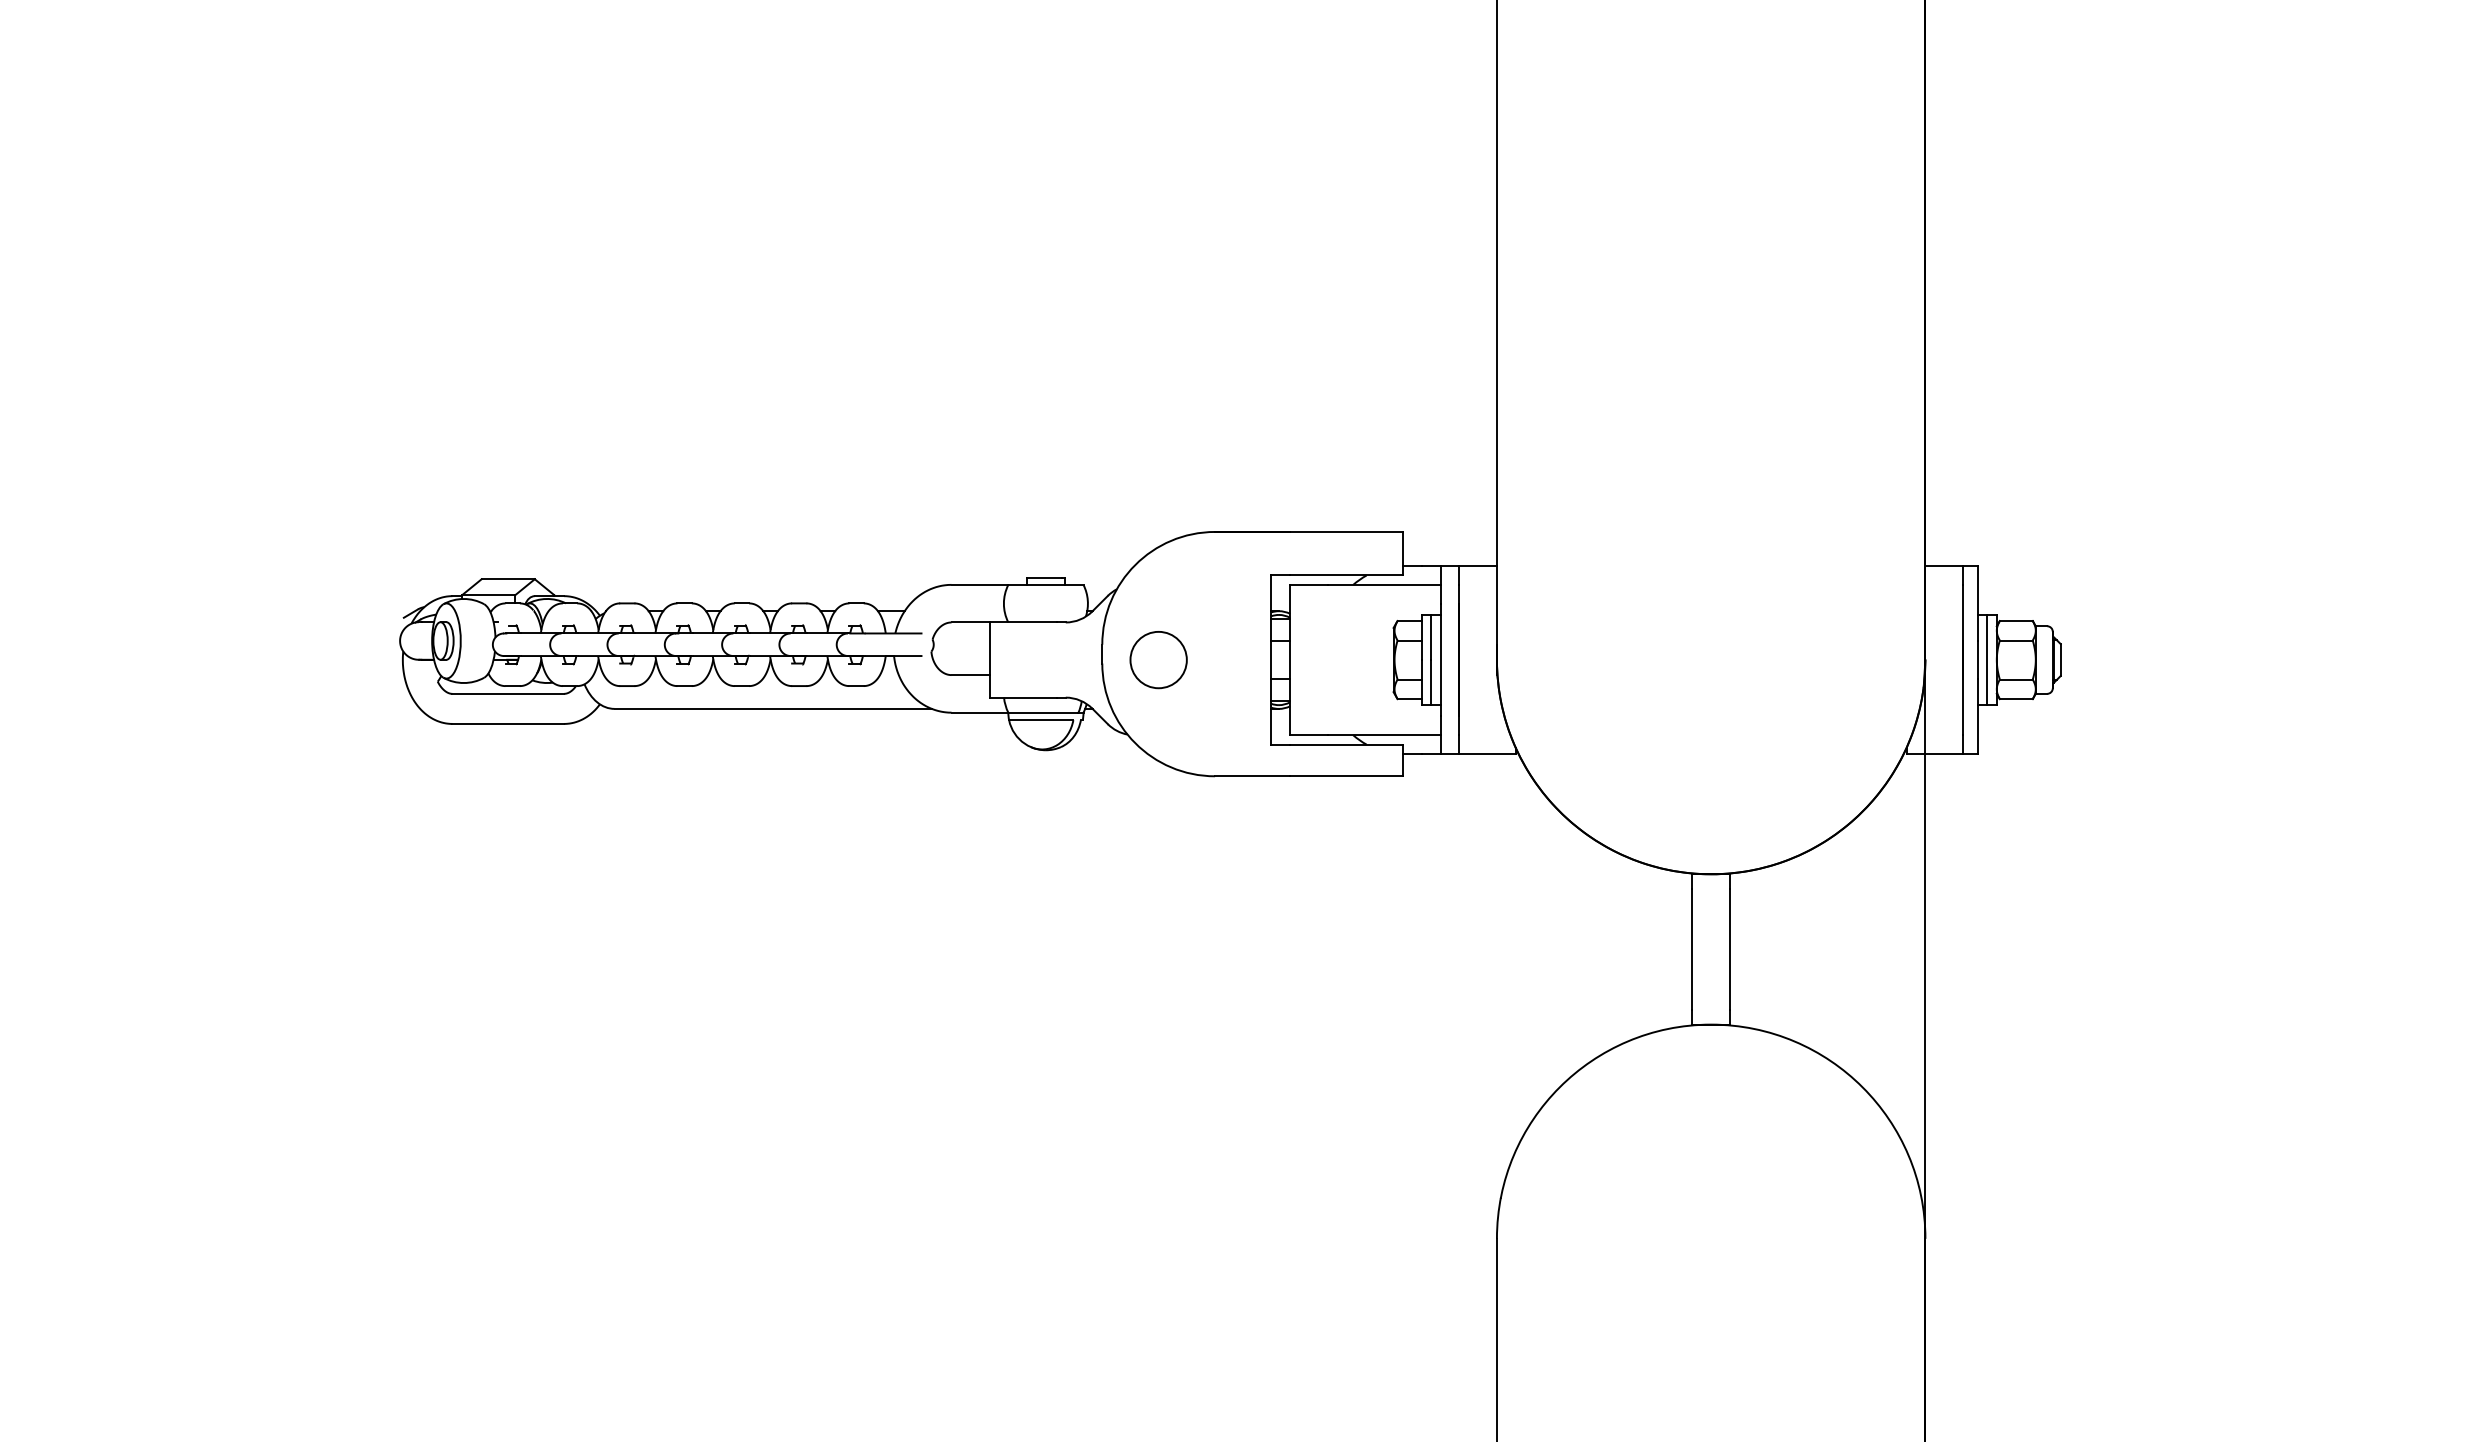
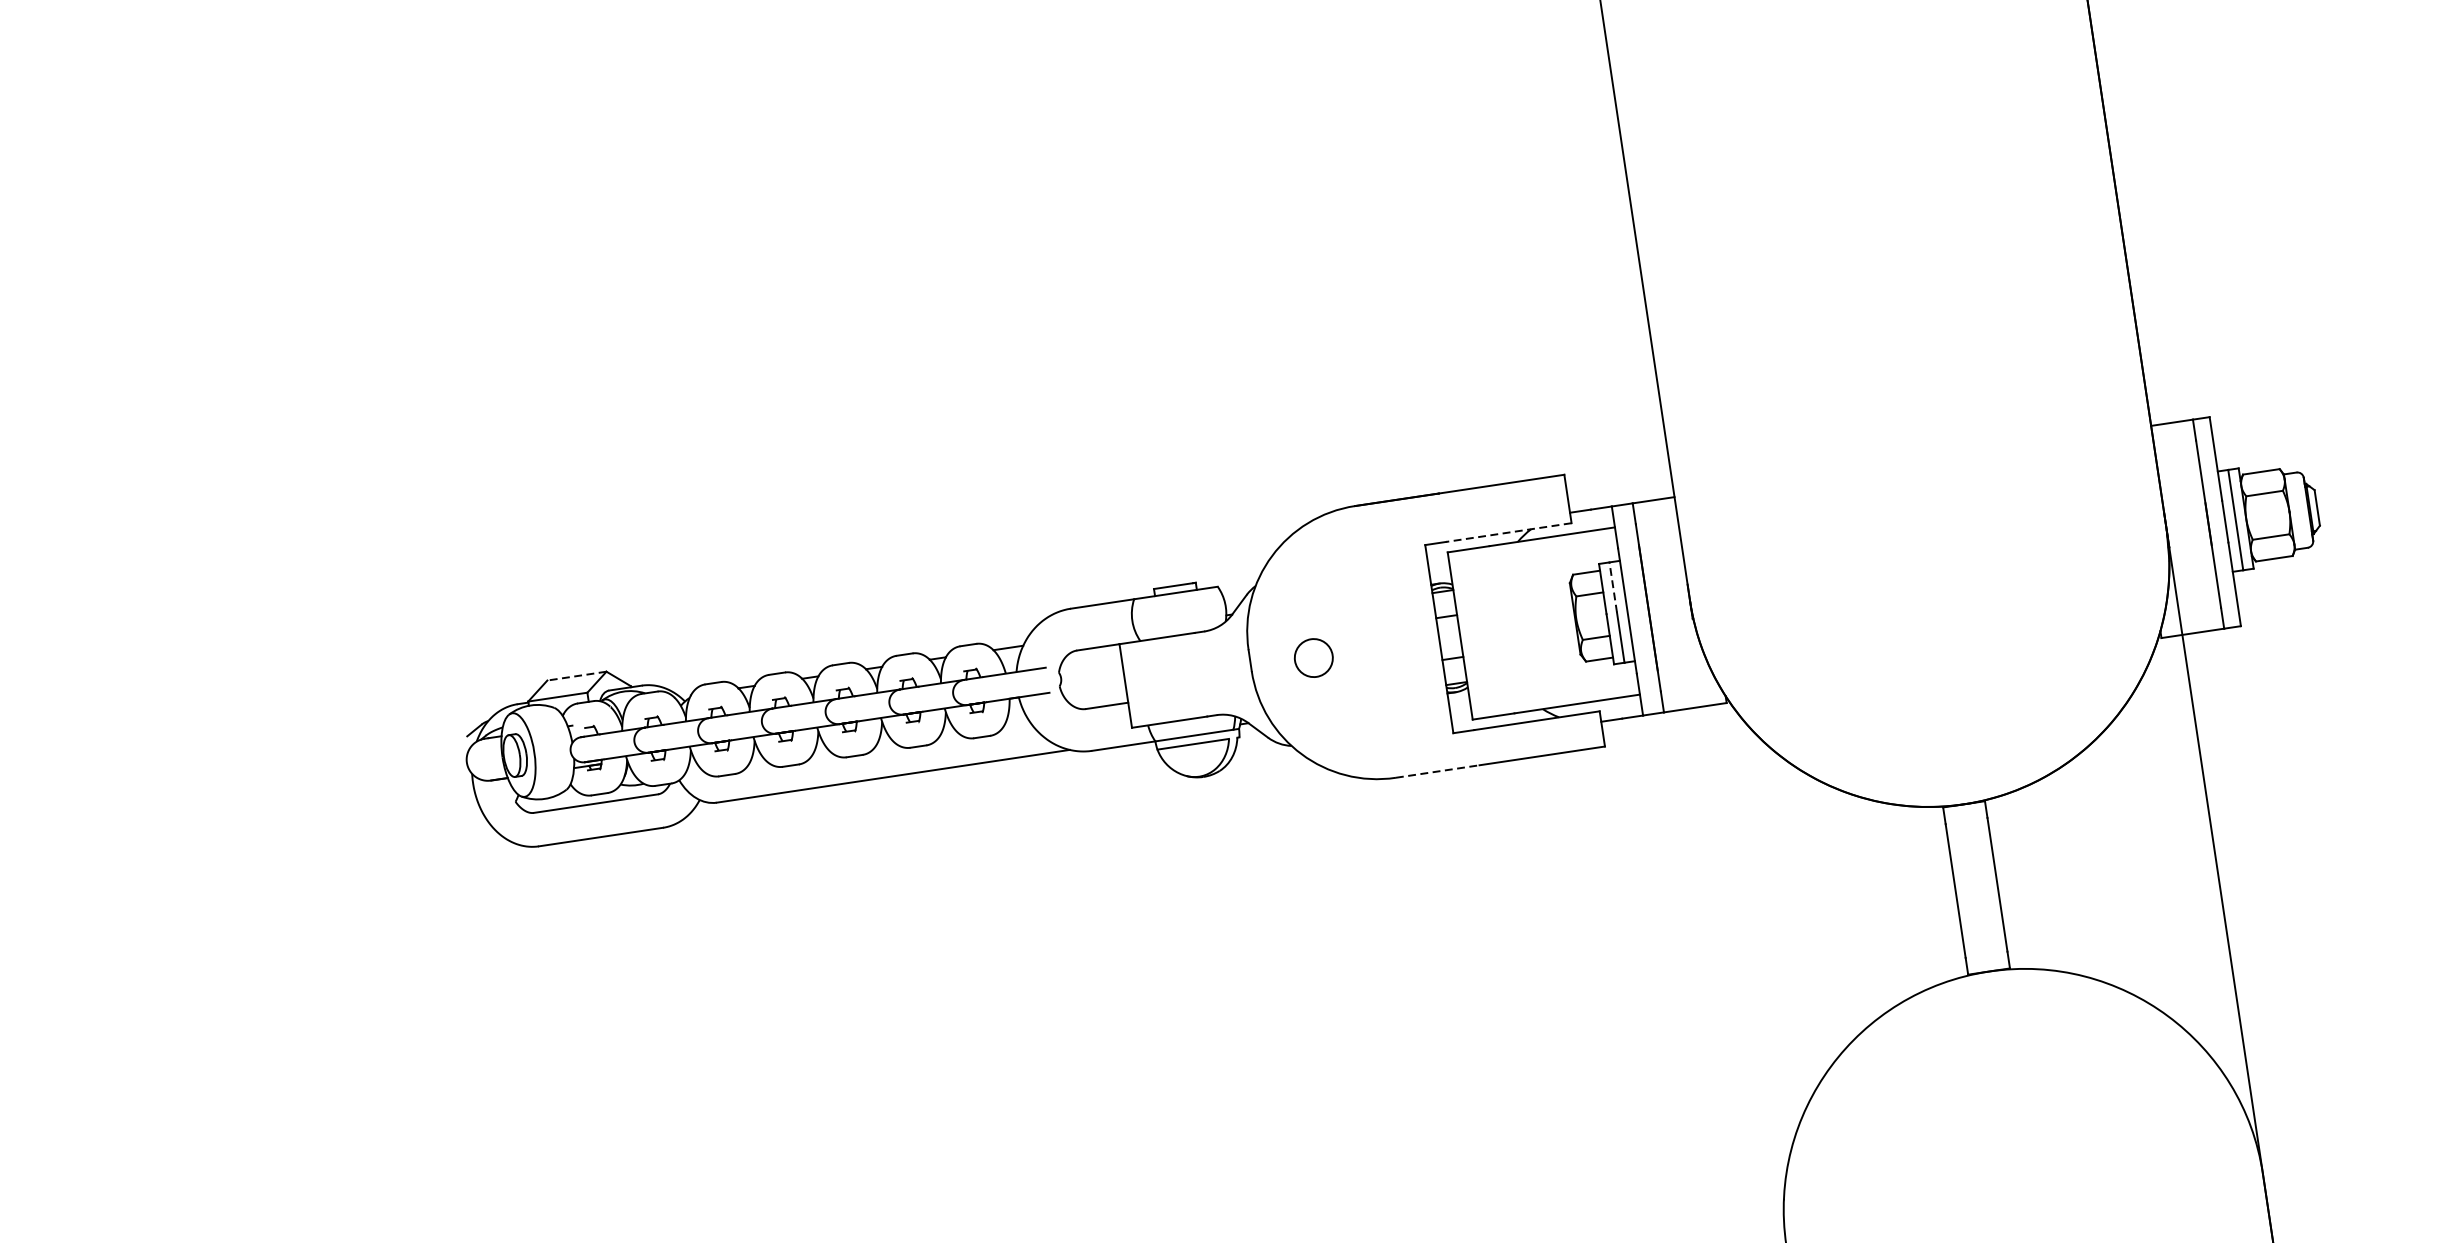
line: (1346, 575) -> (1508, 532), solid -> dashed
line: (508, 579) -> (577, 676), solid -> dashed
line: (1431, 637) -> (1613, 587), solid -> dashed
circle: (1158, 660) -> (1313, 658), size x0.6
line: (1252, 776) -> (1437, 771), solid -> dashed

